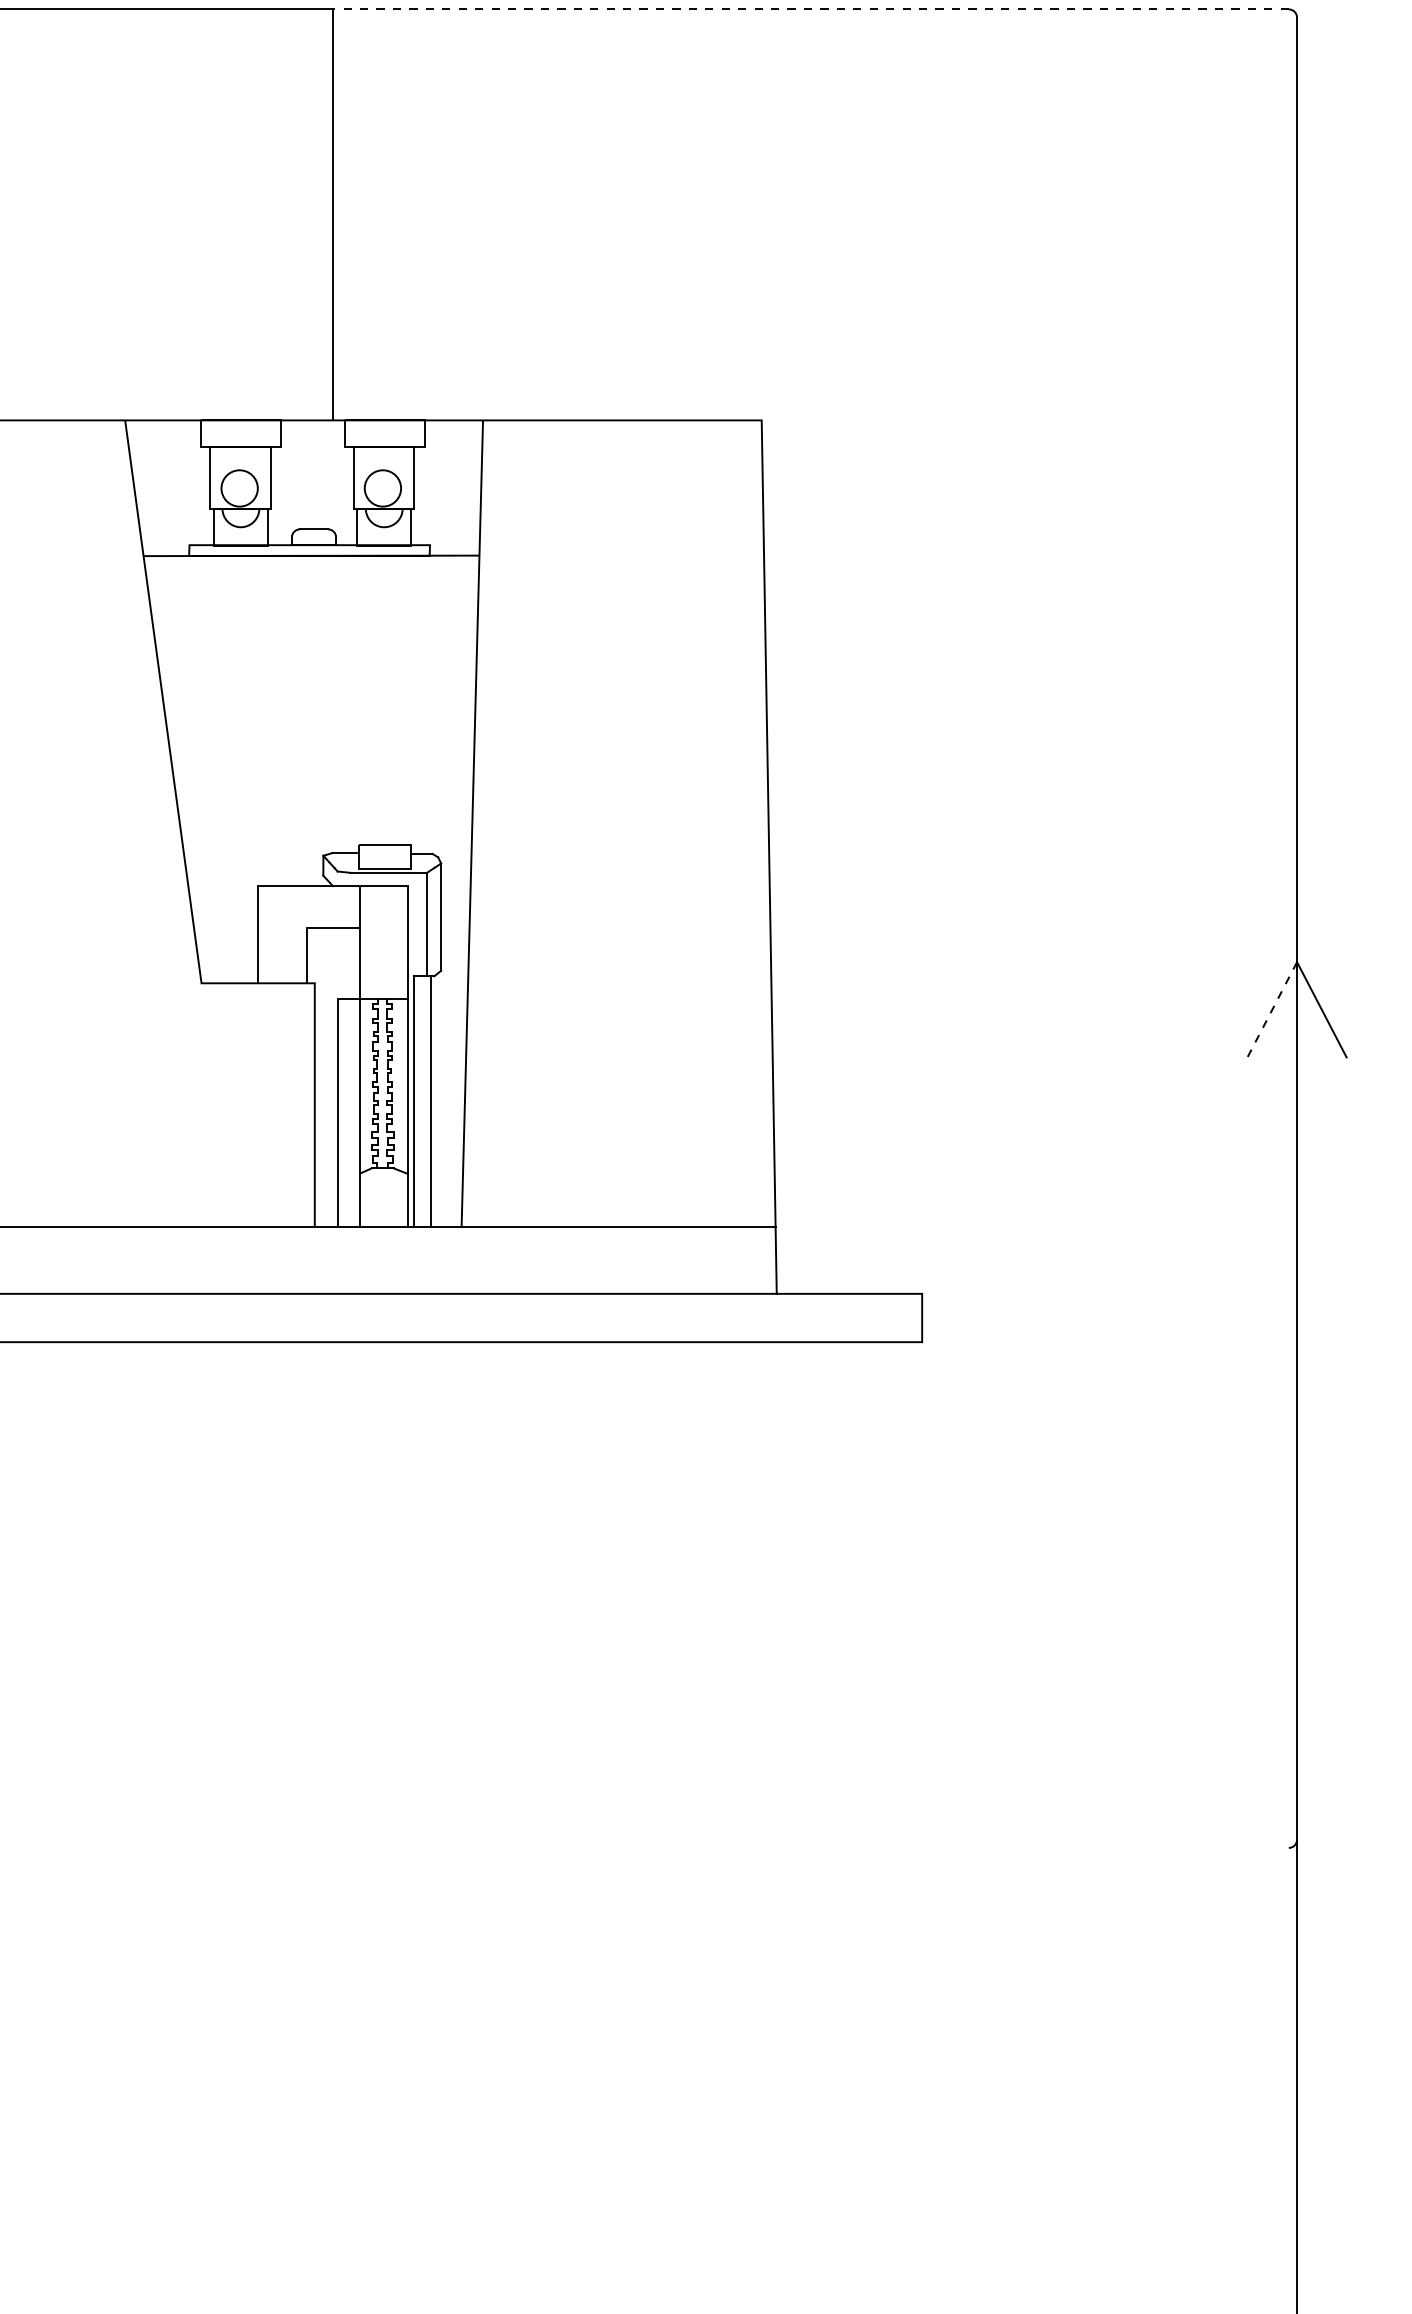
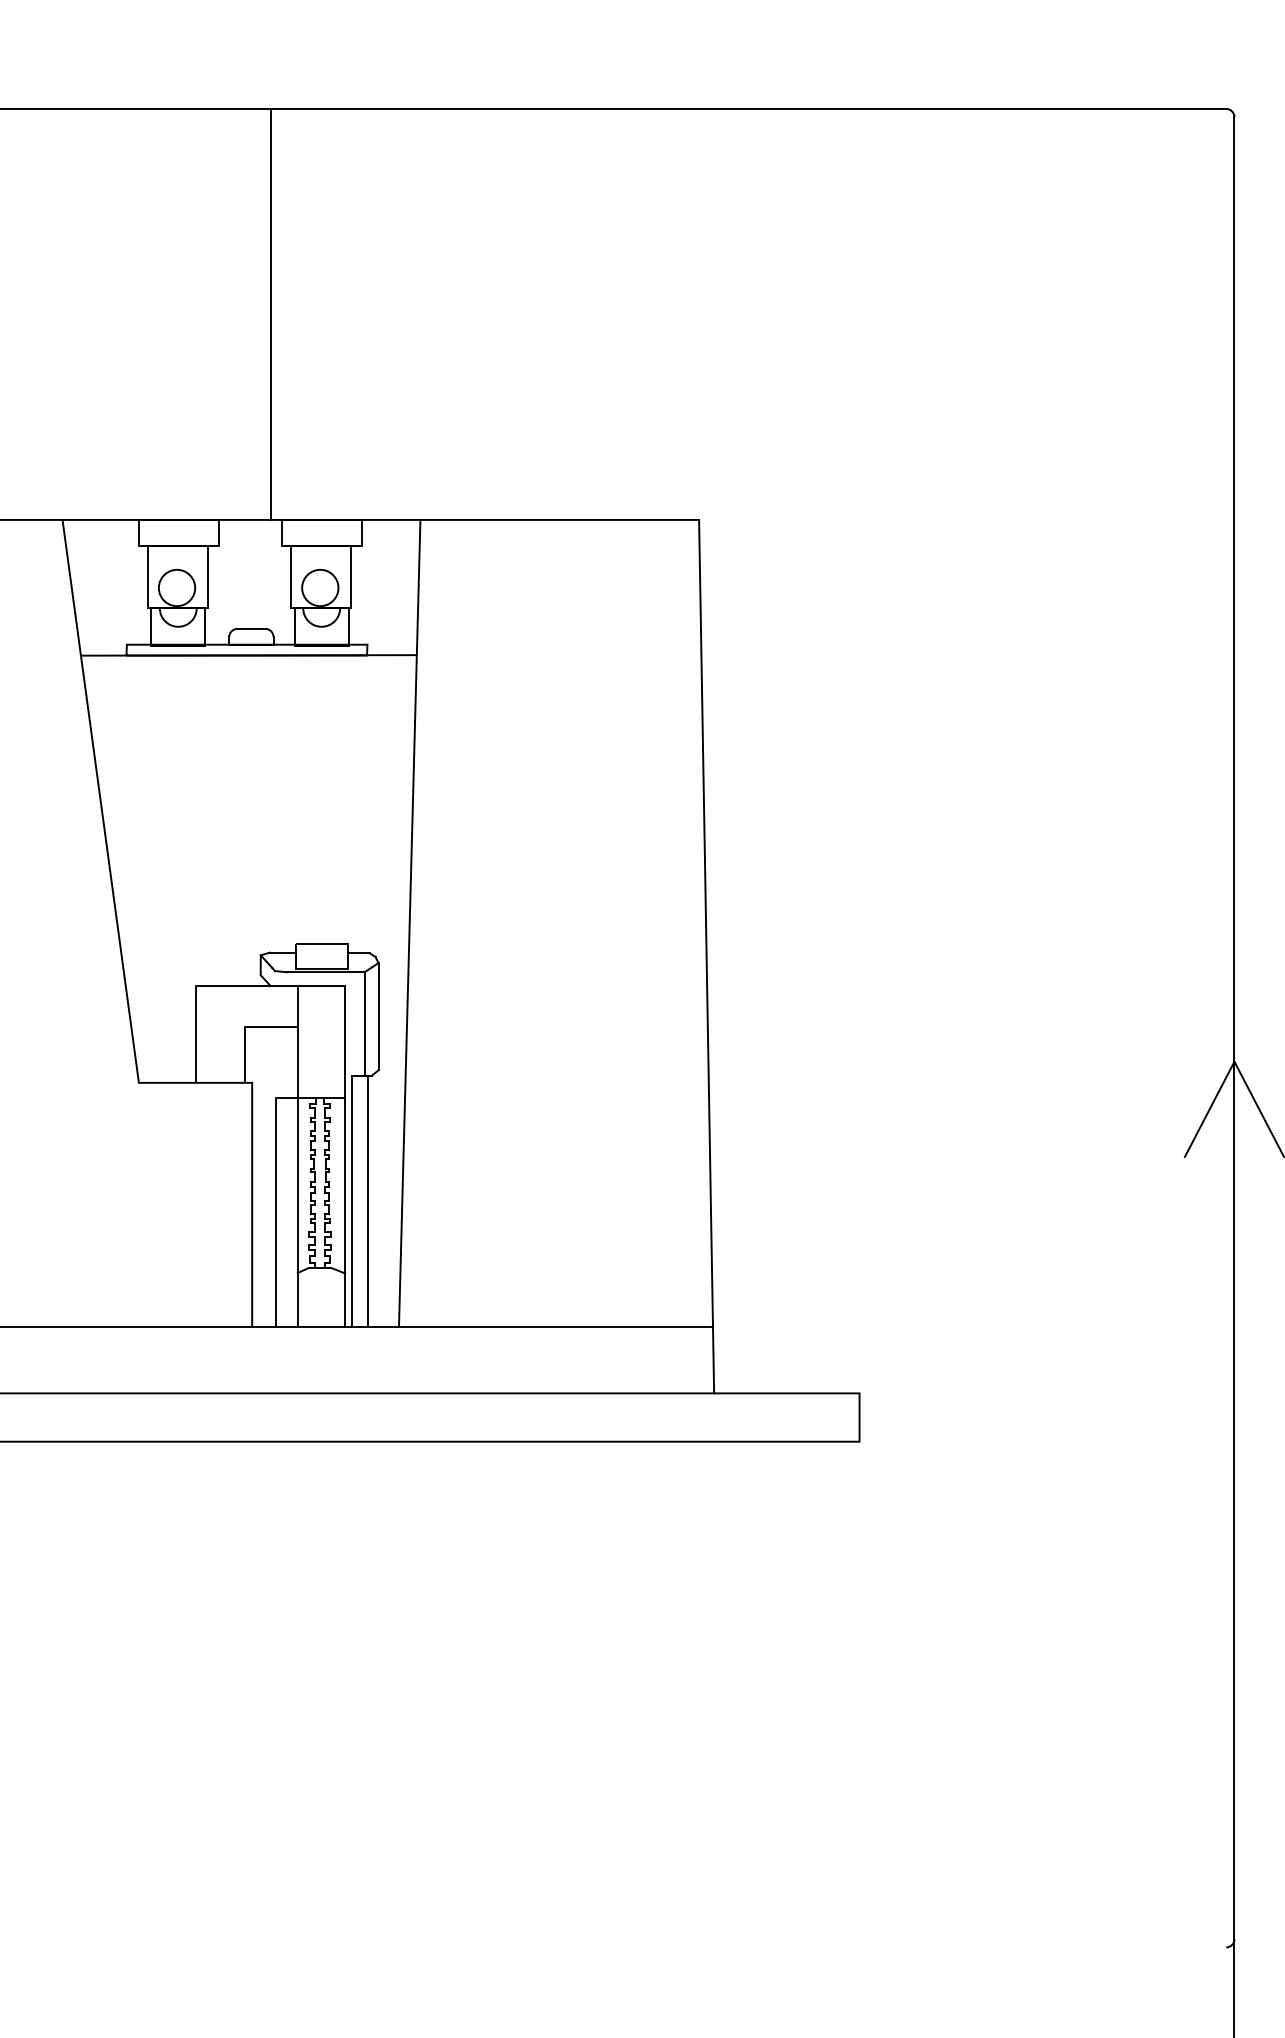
line: (811, 9) -> (748, 109), dashed -> solid
line: (1272, 1009) -> (1209, 1109), dashed -> solid

